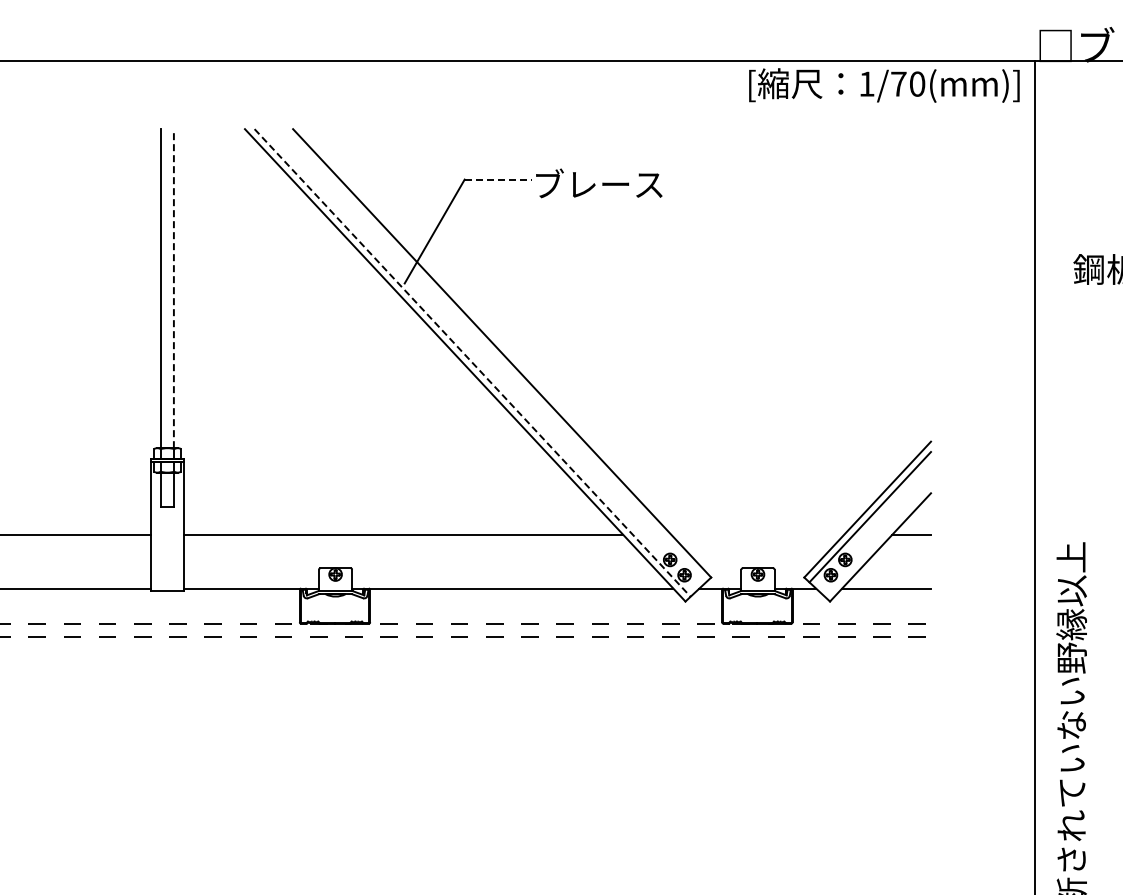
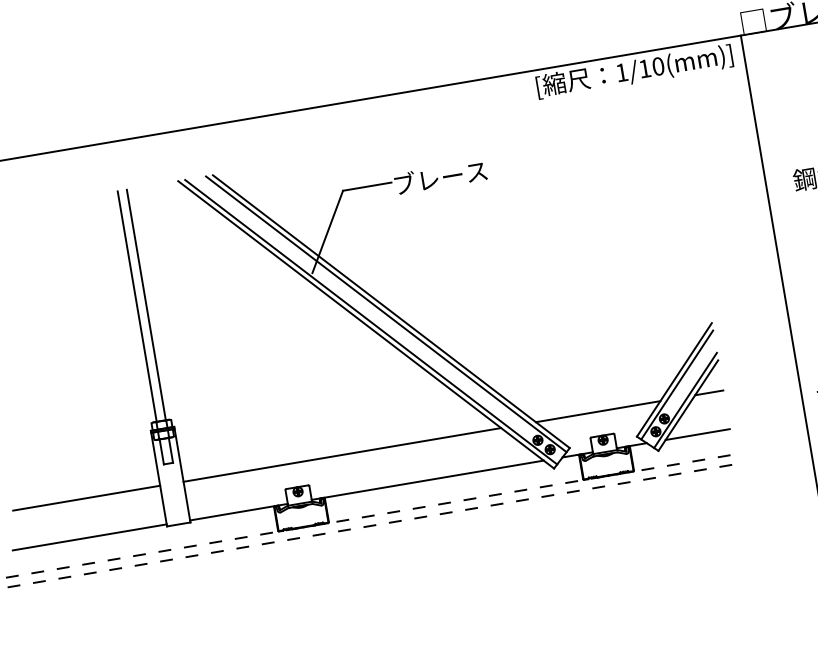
text: (898, 83) -> (644, 68), 1/70(mm)] -> 1/10(mm)]
line: (498, 179) -> (367, 186), dashed -> solid
line: (173, 288) -> (146, 304), dashed -> solid
line: (494, 355) -> (386, 314), added
line: (472, 362) -> (371, 321), dashed -> solid
line: (757, 535) -> (598, 412), added
line: (877, 539) -> (685, 400), added

